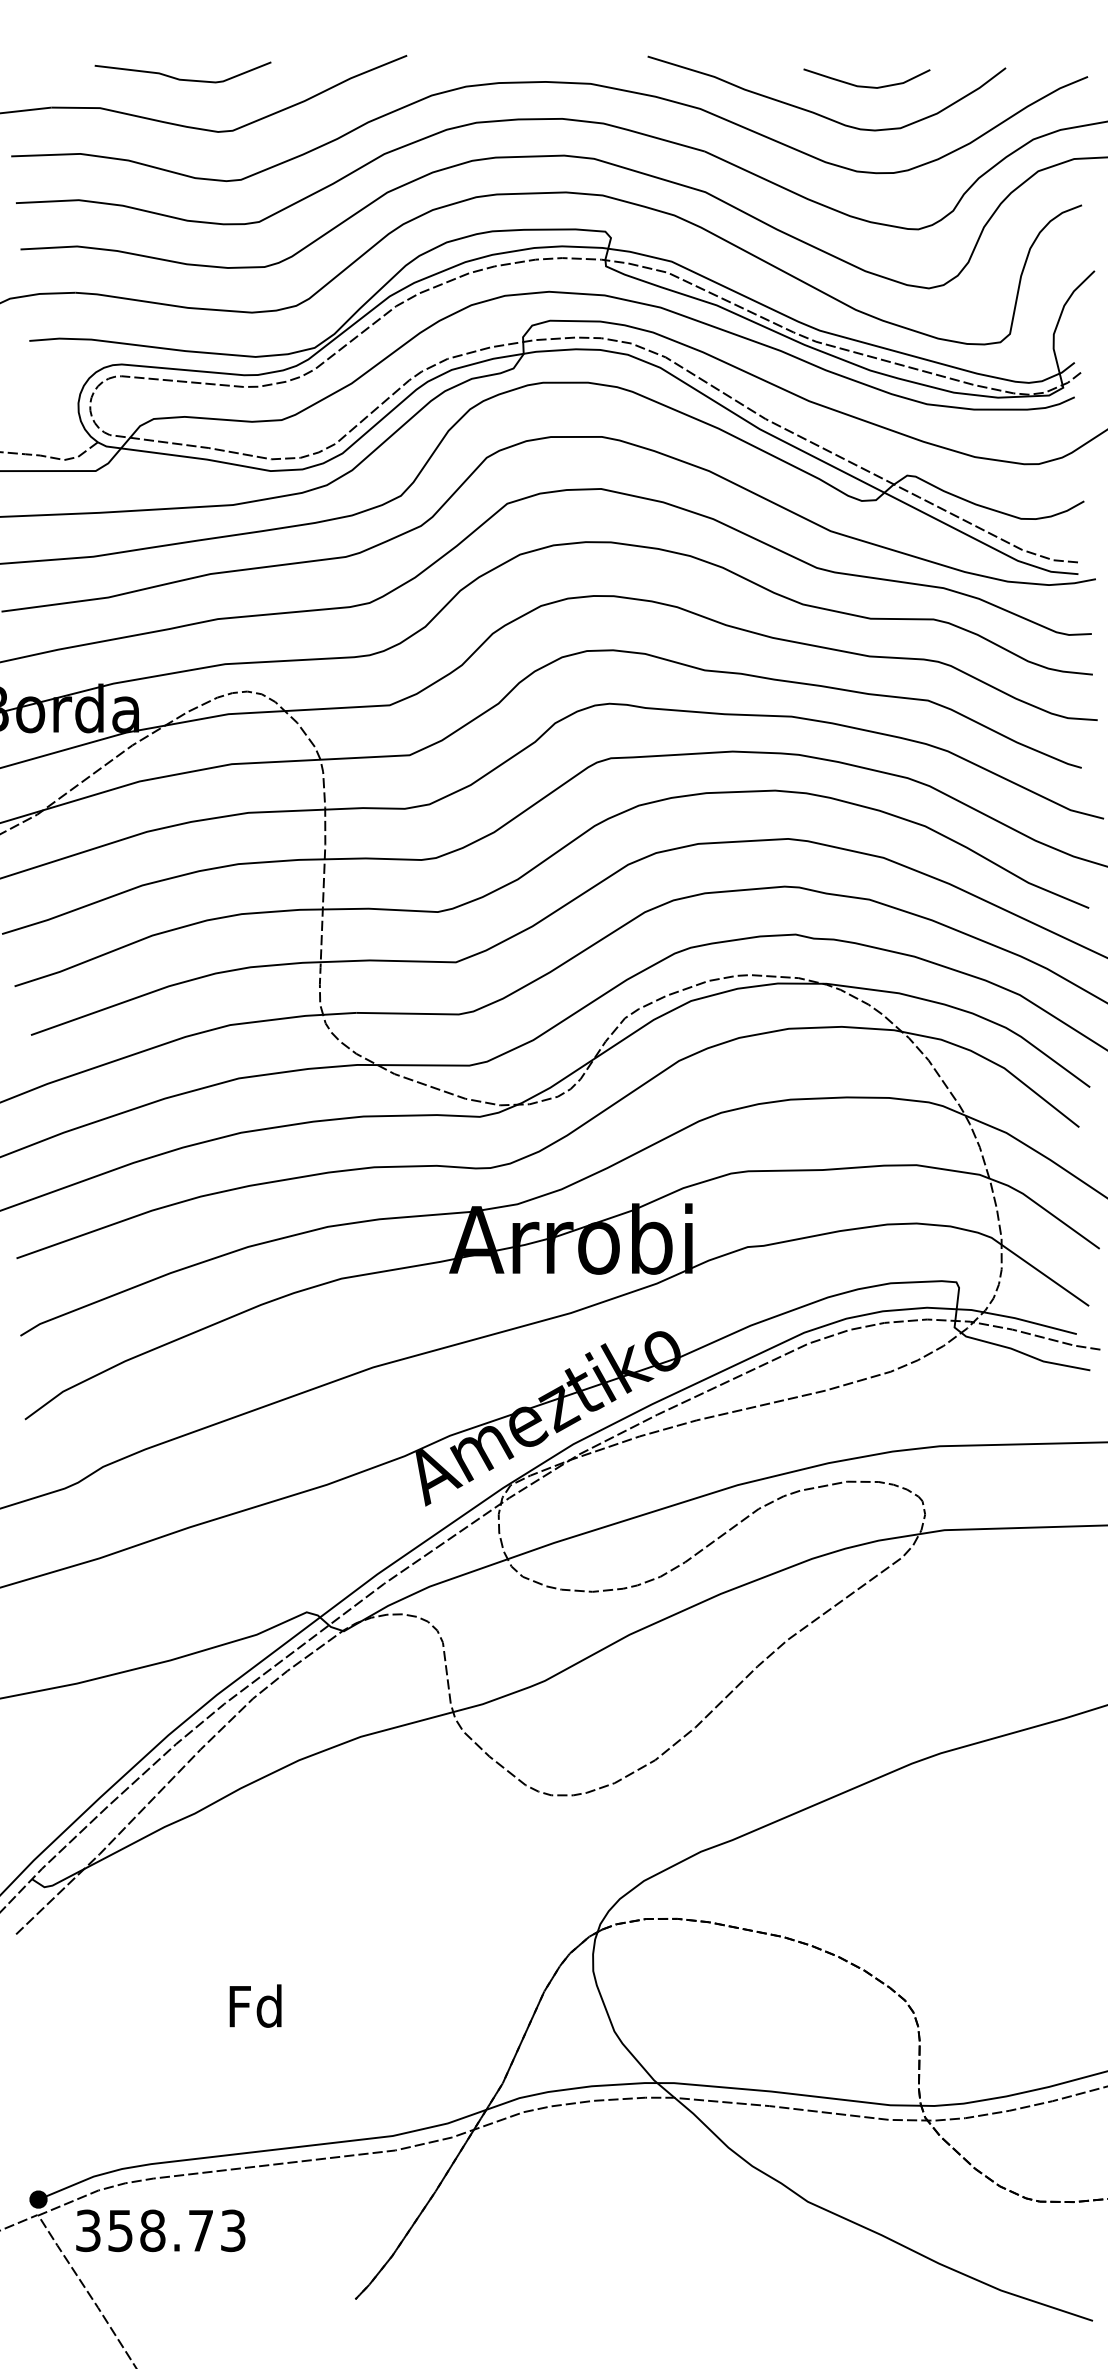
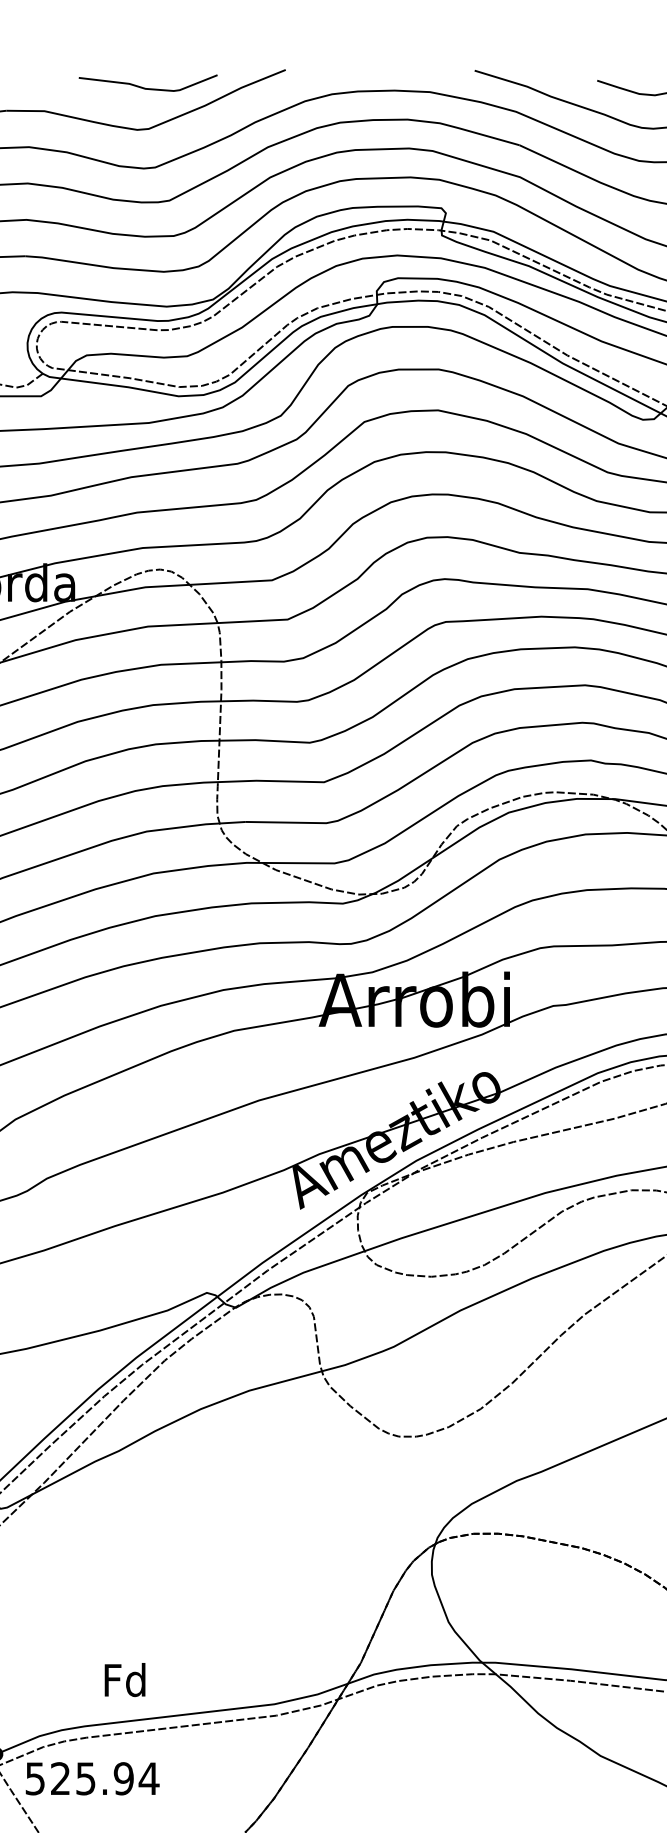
curve: (180, 78) -> (146, 87), moved
text: (255, 2005) -> (124, 1679), moved
text: (161, 2230) -> (92, 1778), 358.73 -> 525.94

